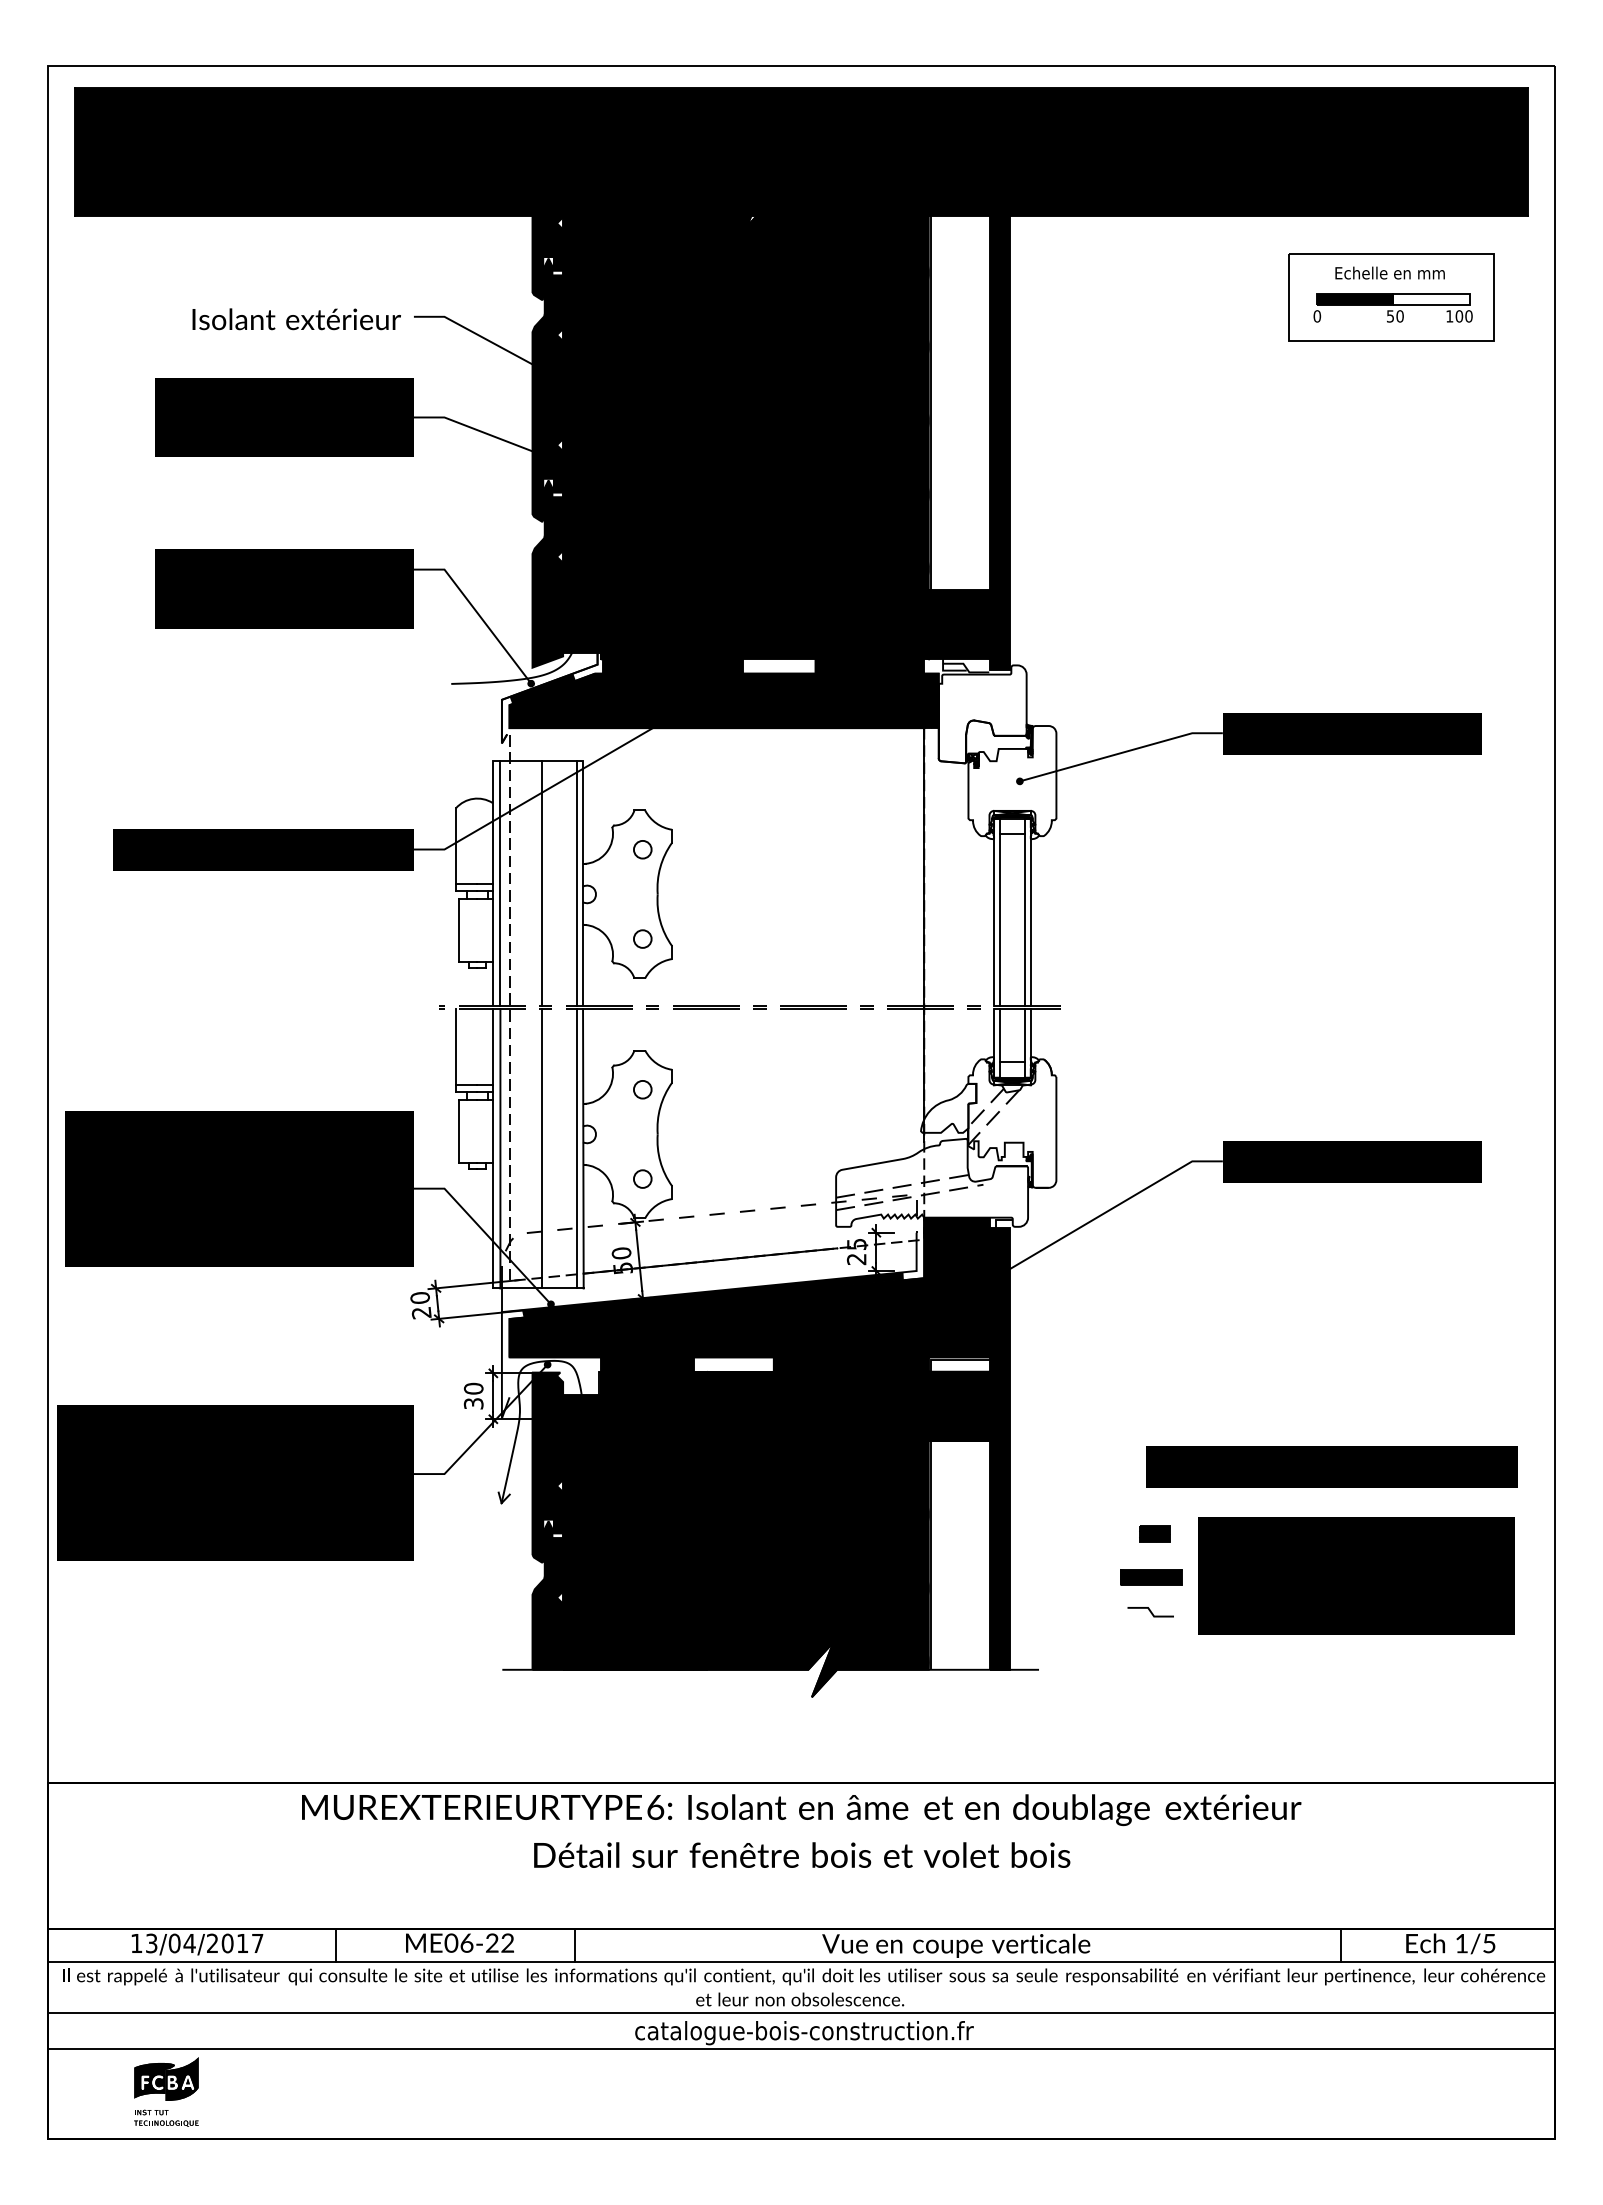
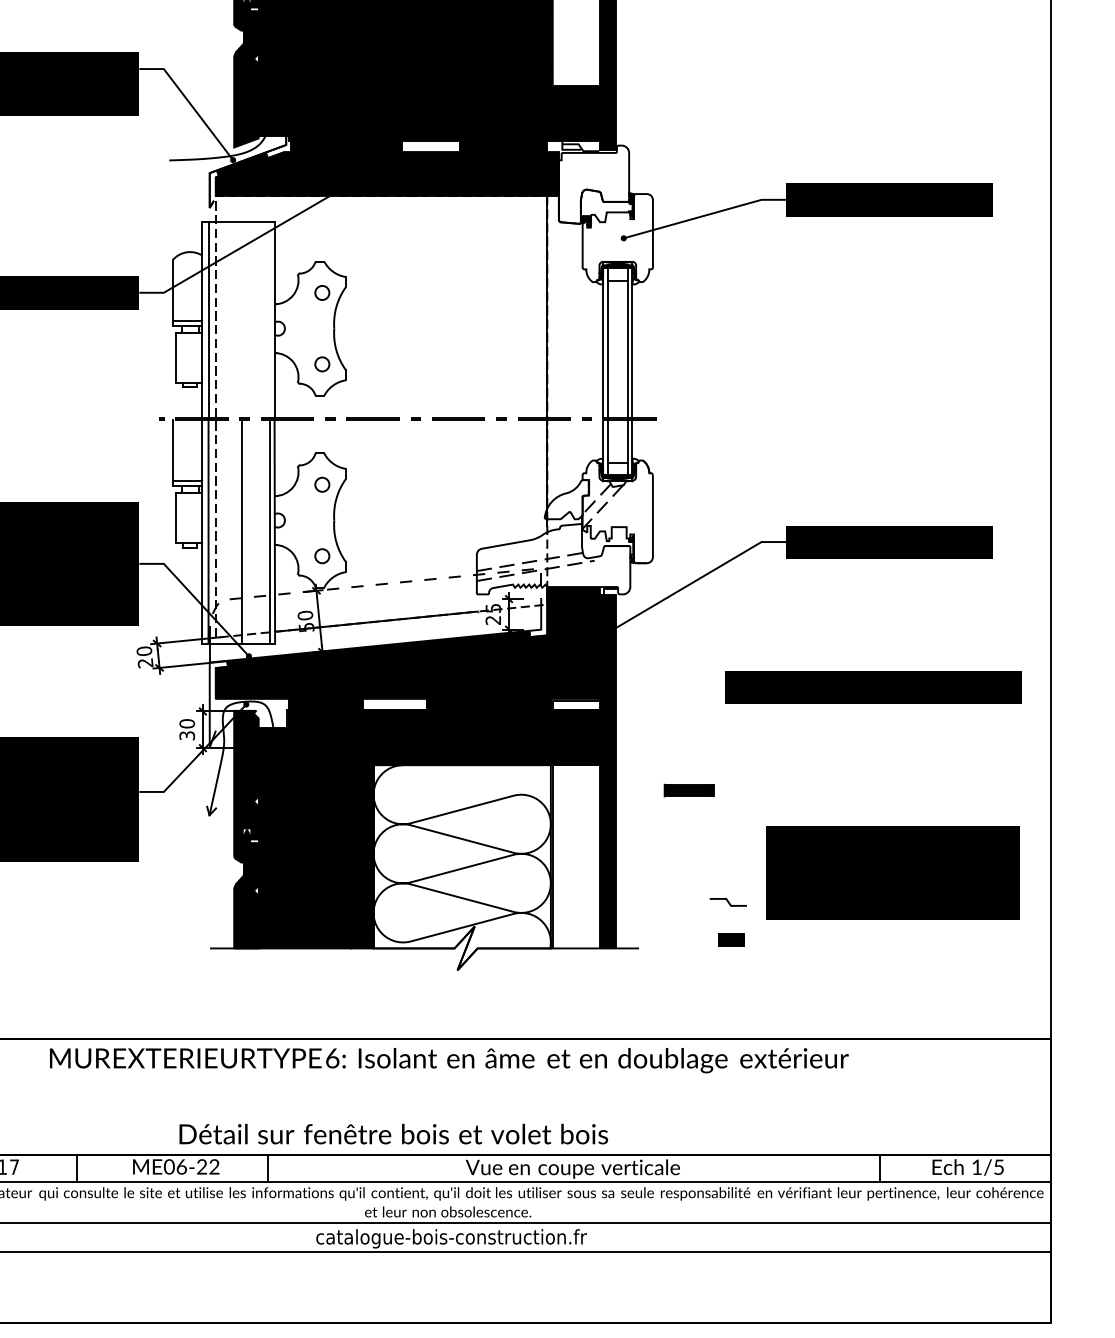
line: (541, 883) -> (241, 319), removed
line: (576, 883) -> (269, 319), removed
text: (1331, 1466) -> (872, 686), moved
part: (1154, 1533) -> (731, 939), moved
fill: (817, 1568) -> (461, 867), removed
part: (1151, 1577) -> (688, 790), moved
text: (802, 1854) -> (394, 1133), moved

